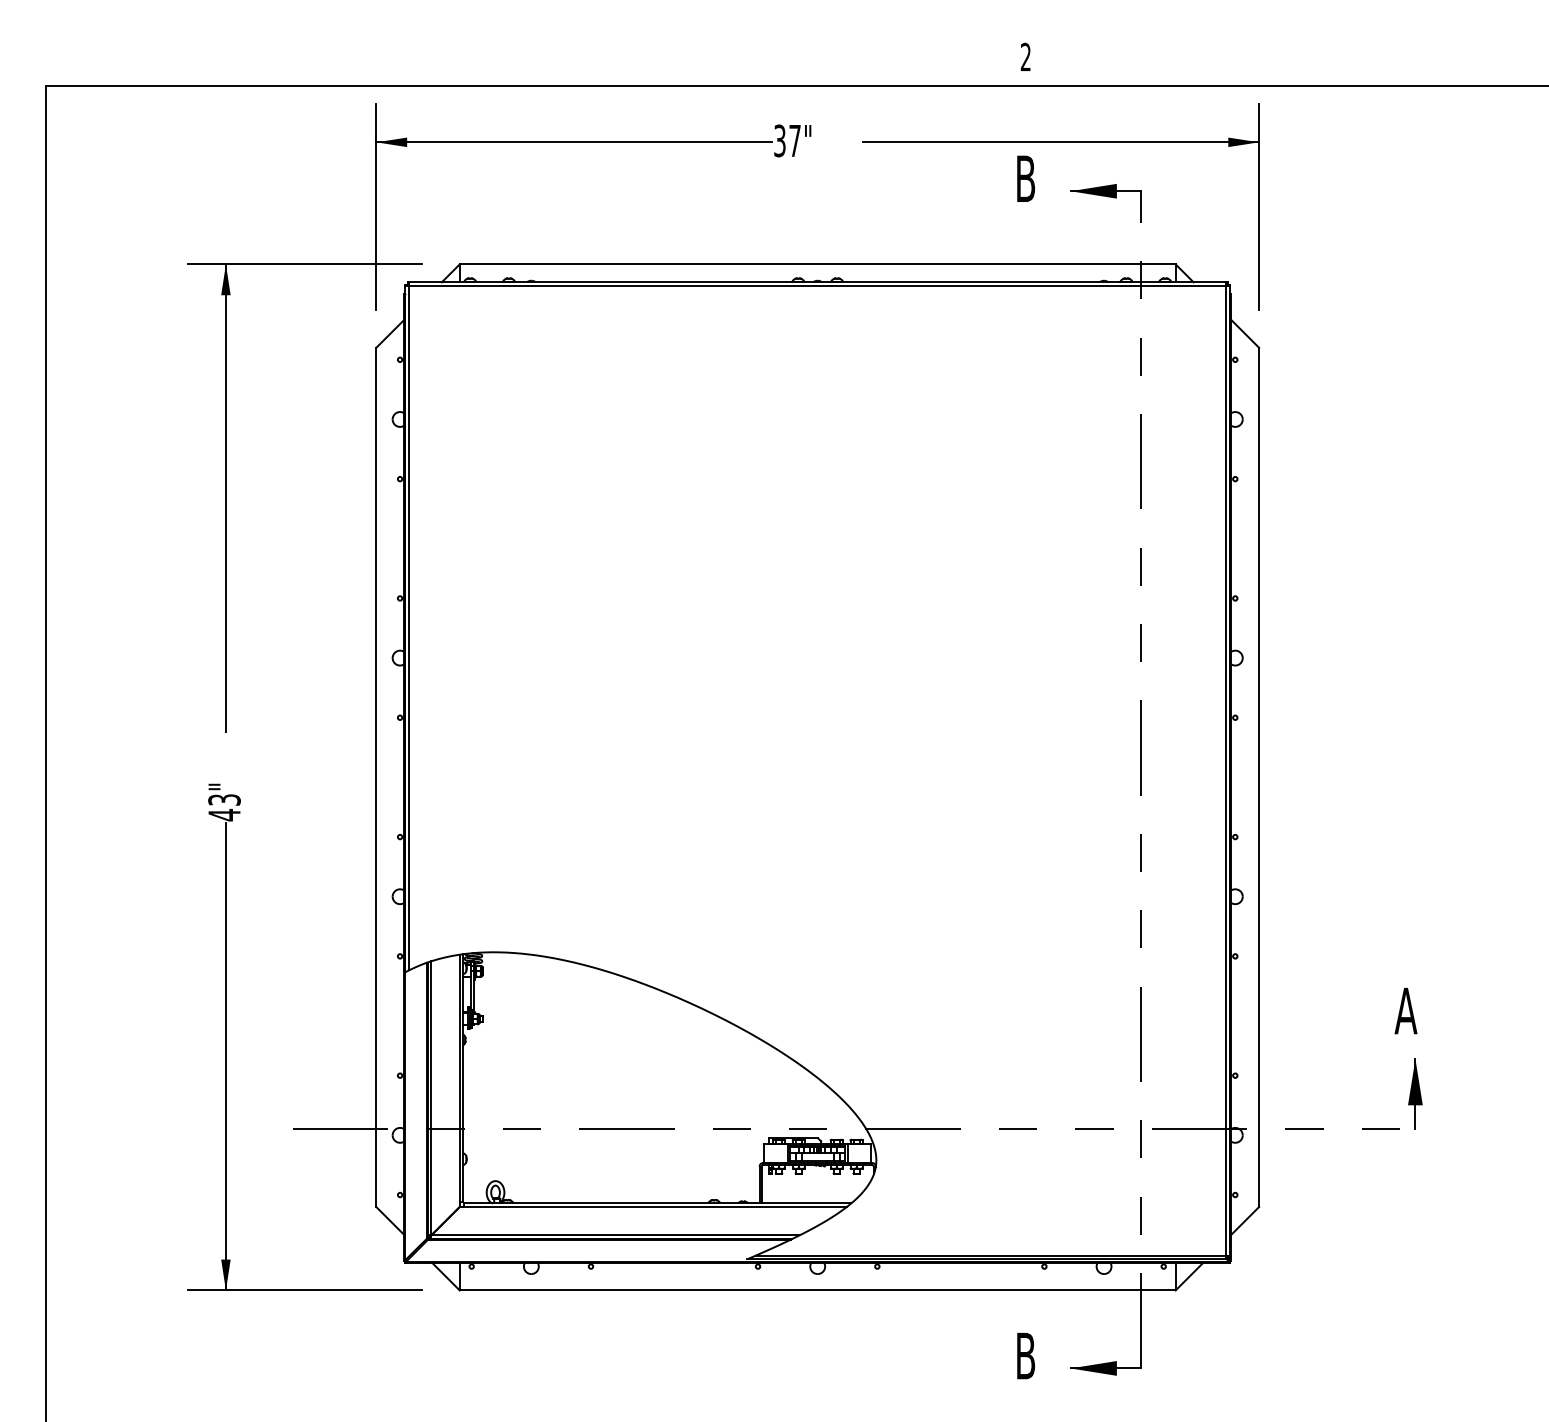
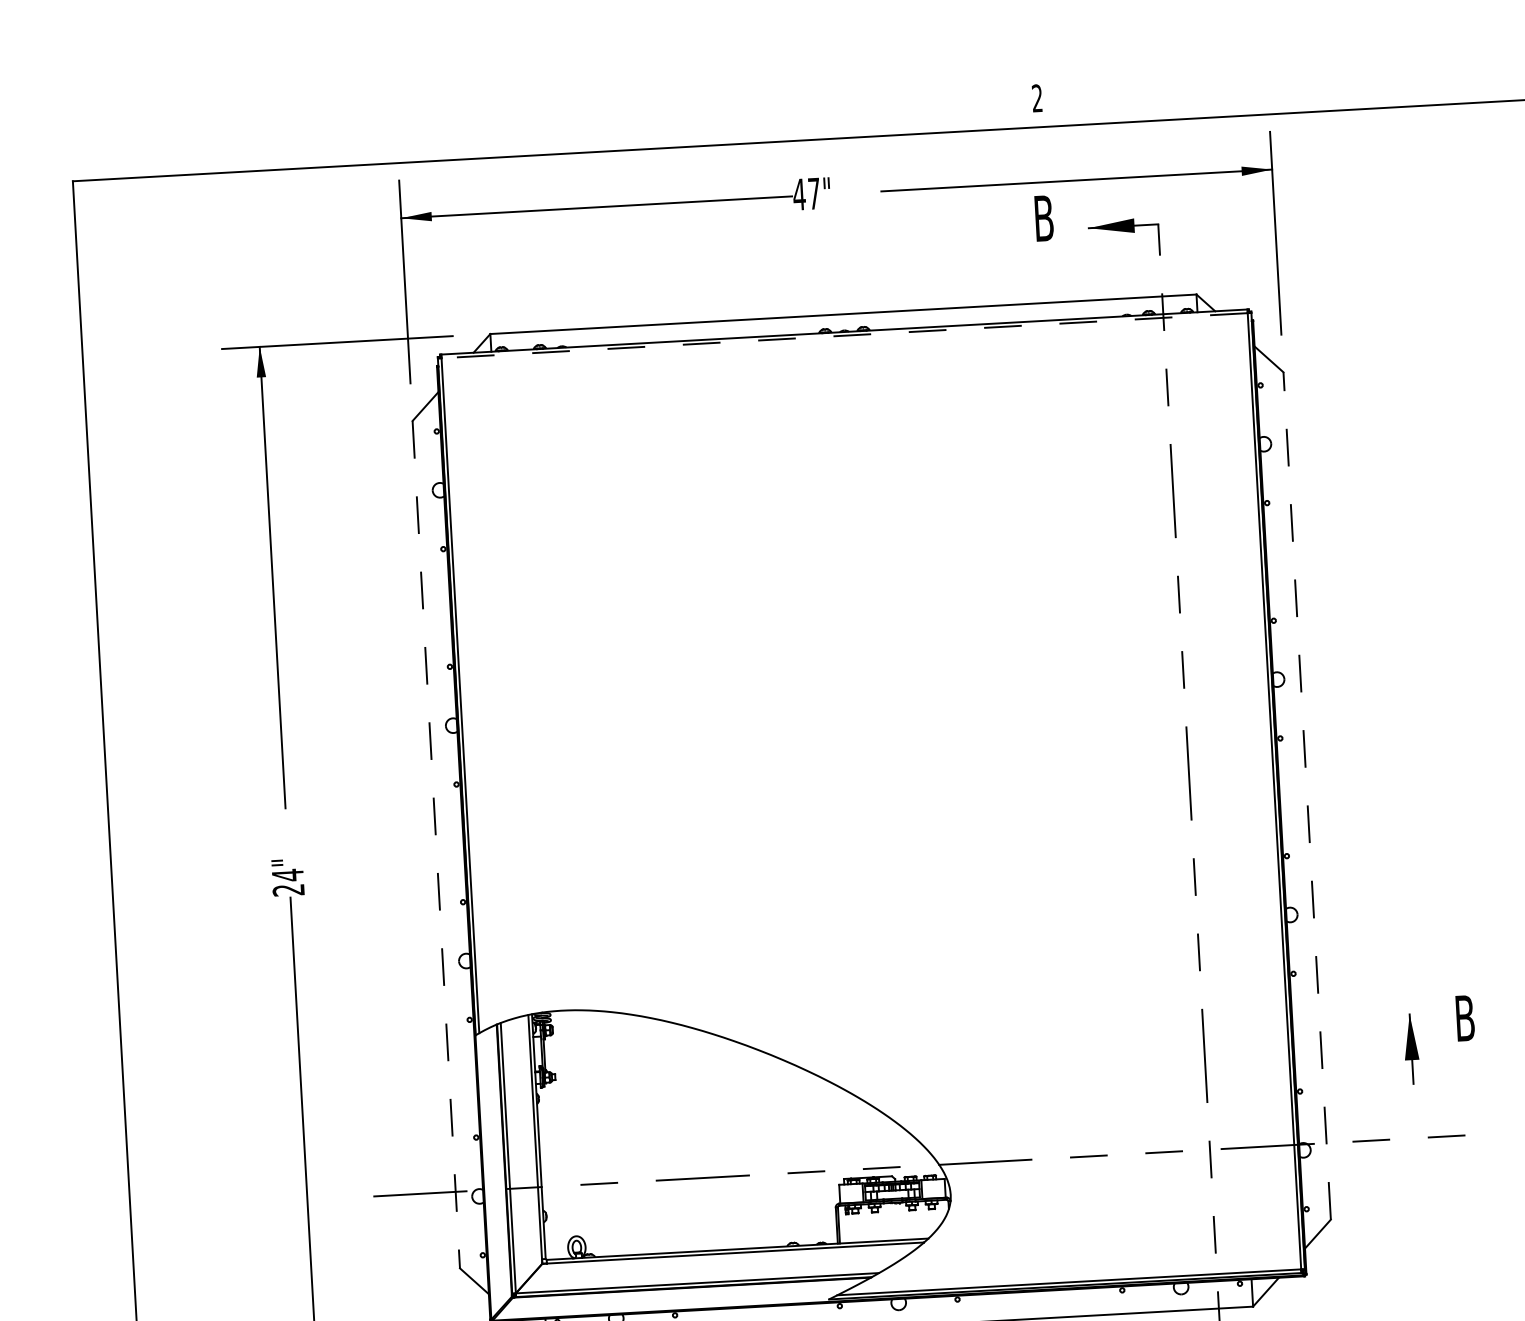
text: (779, 140) -> (798, 194), 37" -> 47"
line: (817, 286) -> (844, 336), solid -> dashed
line: (376, 777) -> (436, 844), solid -> dashed
line: (1259, 777) -> (1307, 796), solid -> dashed
text: (224, 807) -> (288, 882), 43" -> 24"
text: (1405, 1011) -> (1464, 1018), A -> B
part: (1415, 1093) -> (1411, 1048), moved

